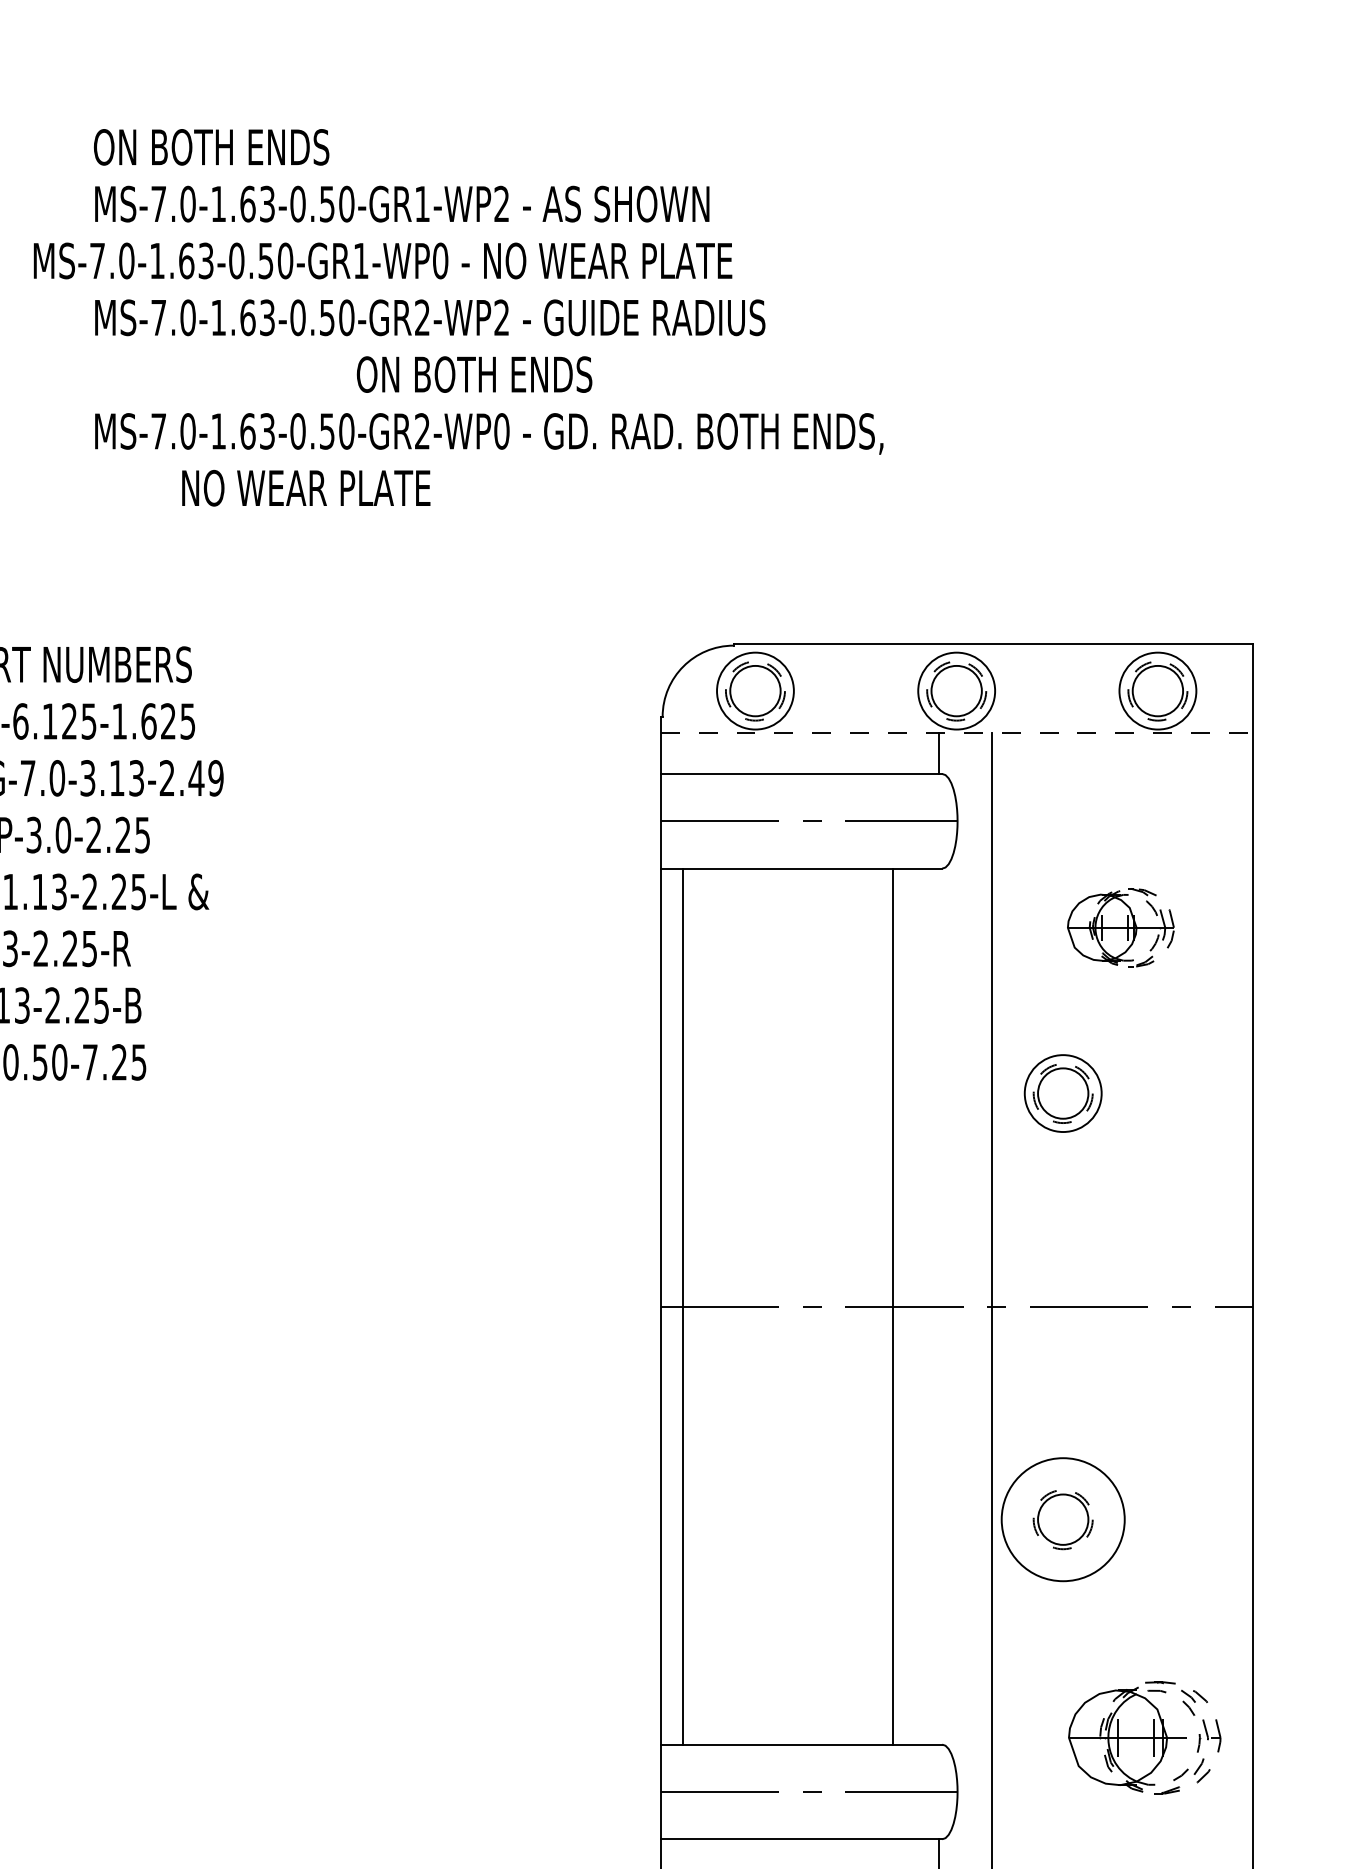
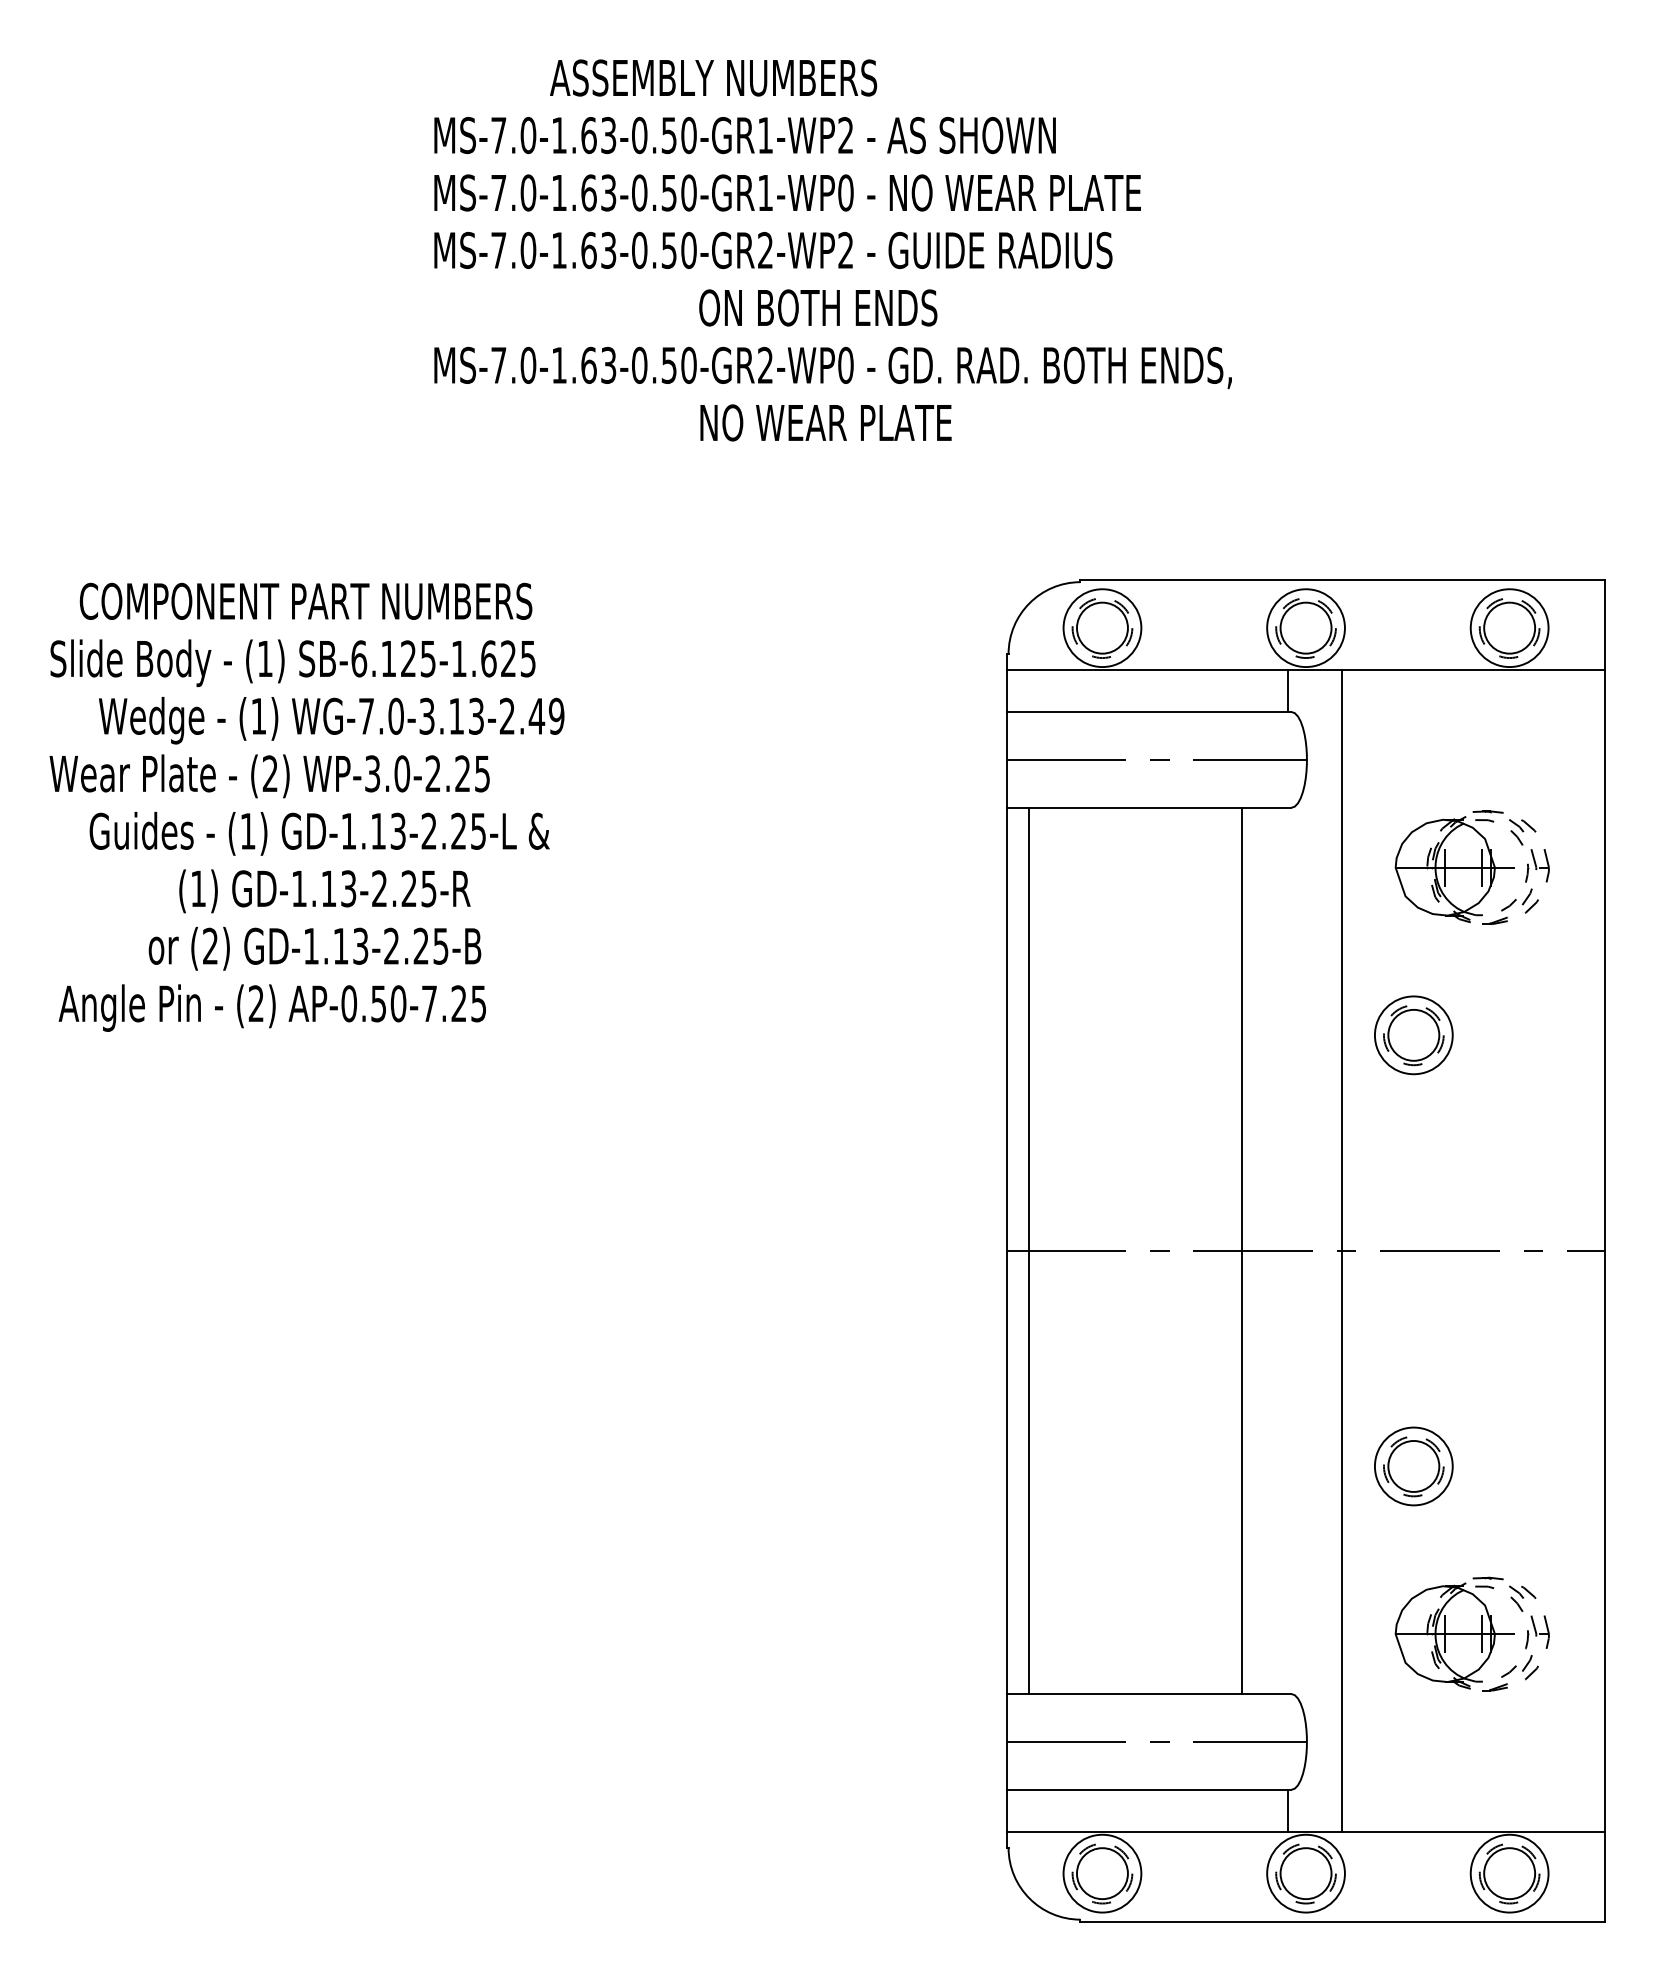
text: (313, 146) -> (655, 77), ON BOTH ENDS -> ASSEMBLY NUMBERS
text: (382, 260) -> (787, 192), moved
text: (305, 487) -> (825, 422), moved
line: (957, 732) -> (1306, 670), dashed -> solid
part: (1120, 927) -> (1471, 867), size x1.43
circle: (1062, 1519) -> (1413, 1466), size x0.62
part: (1143, 1737) -> (1471, 1633), moved

